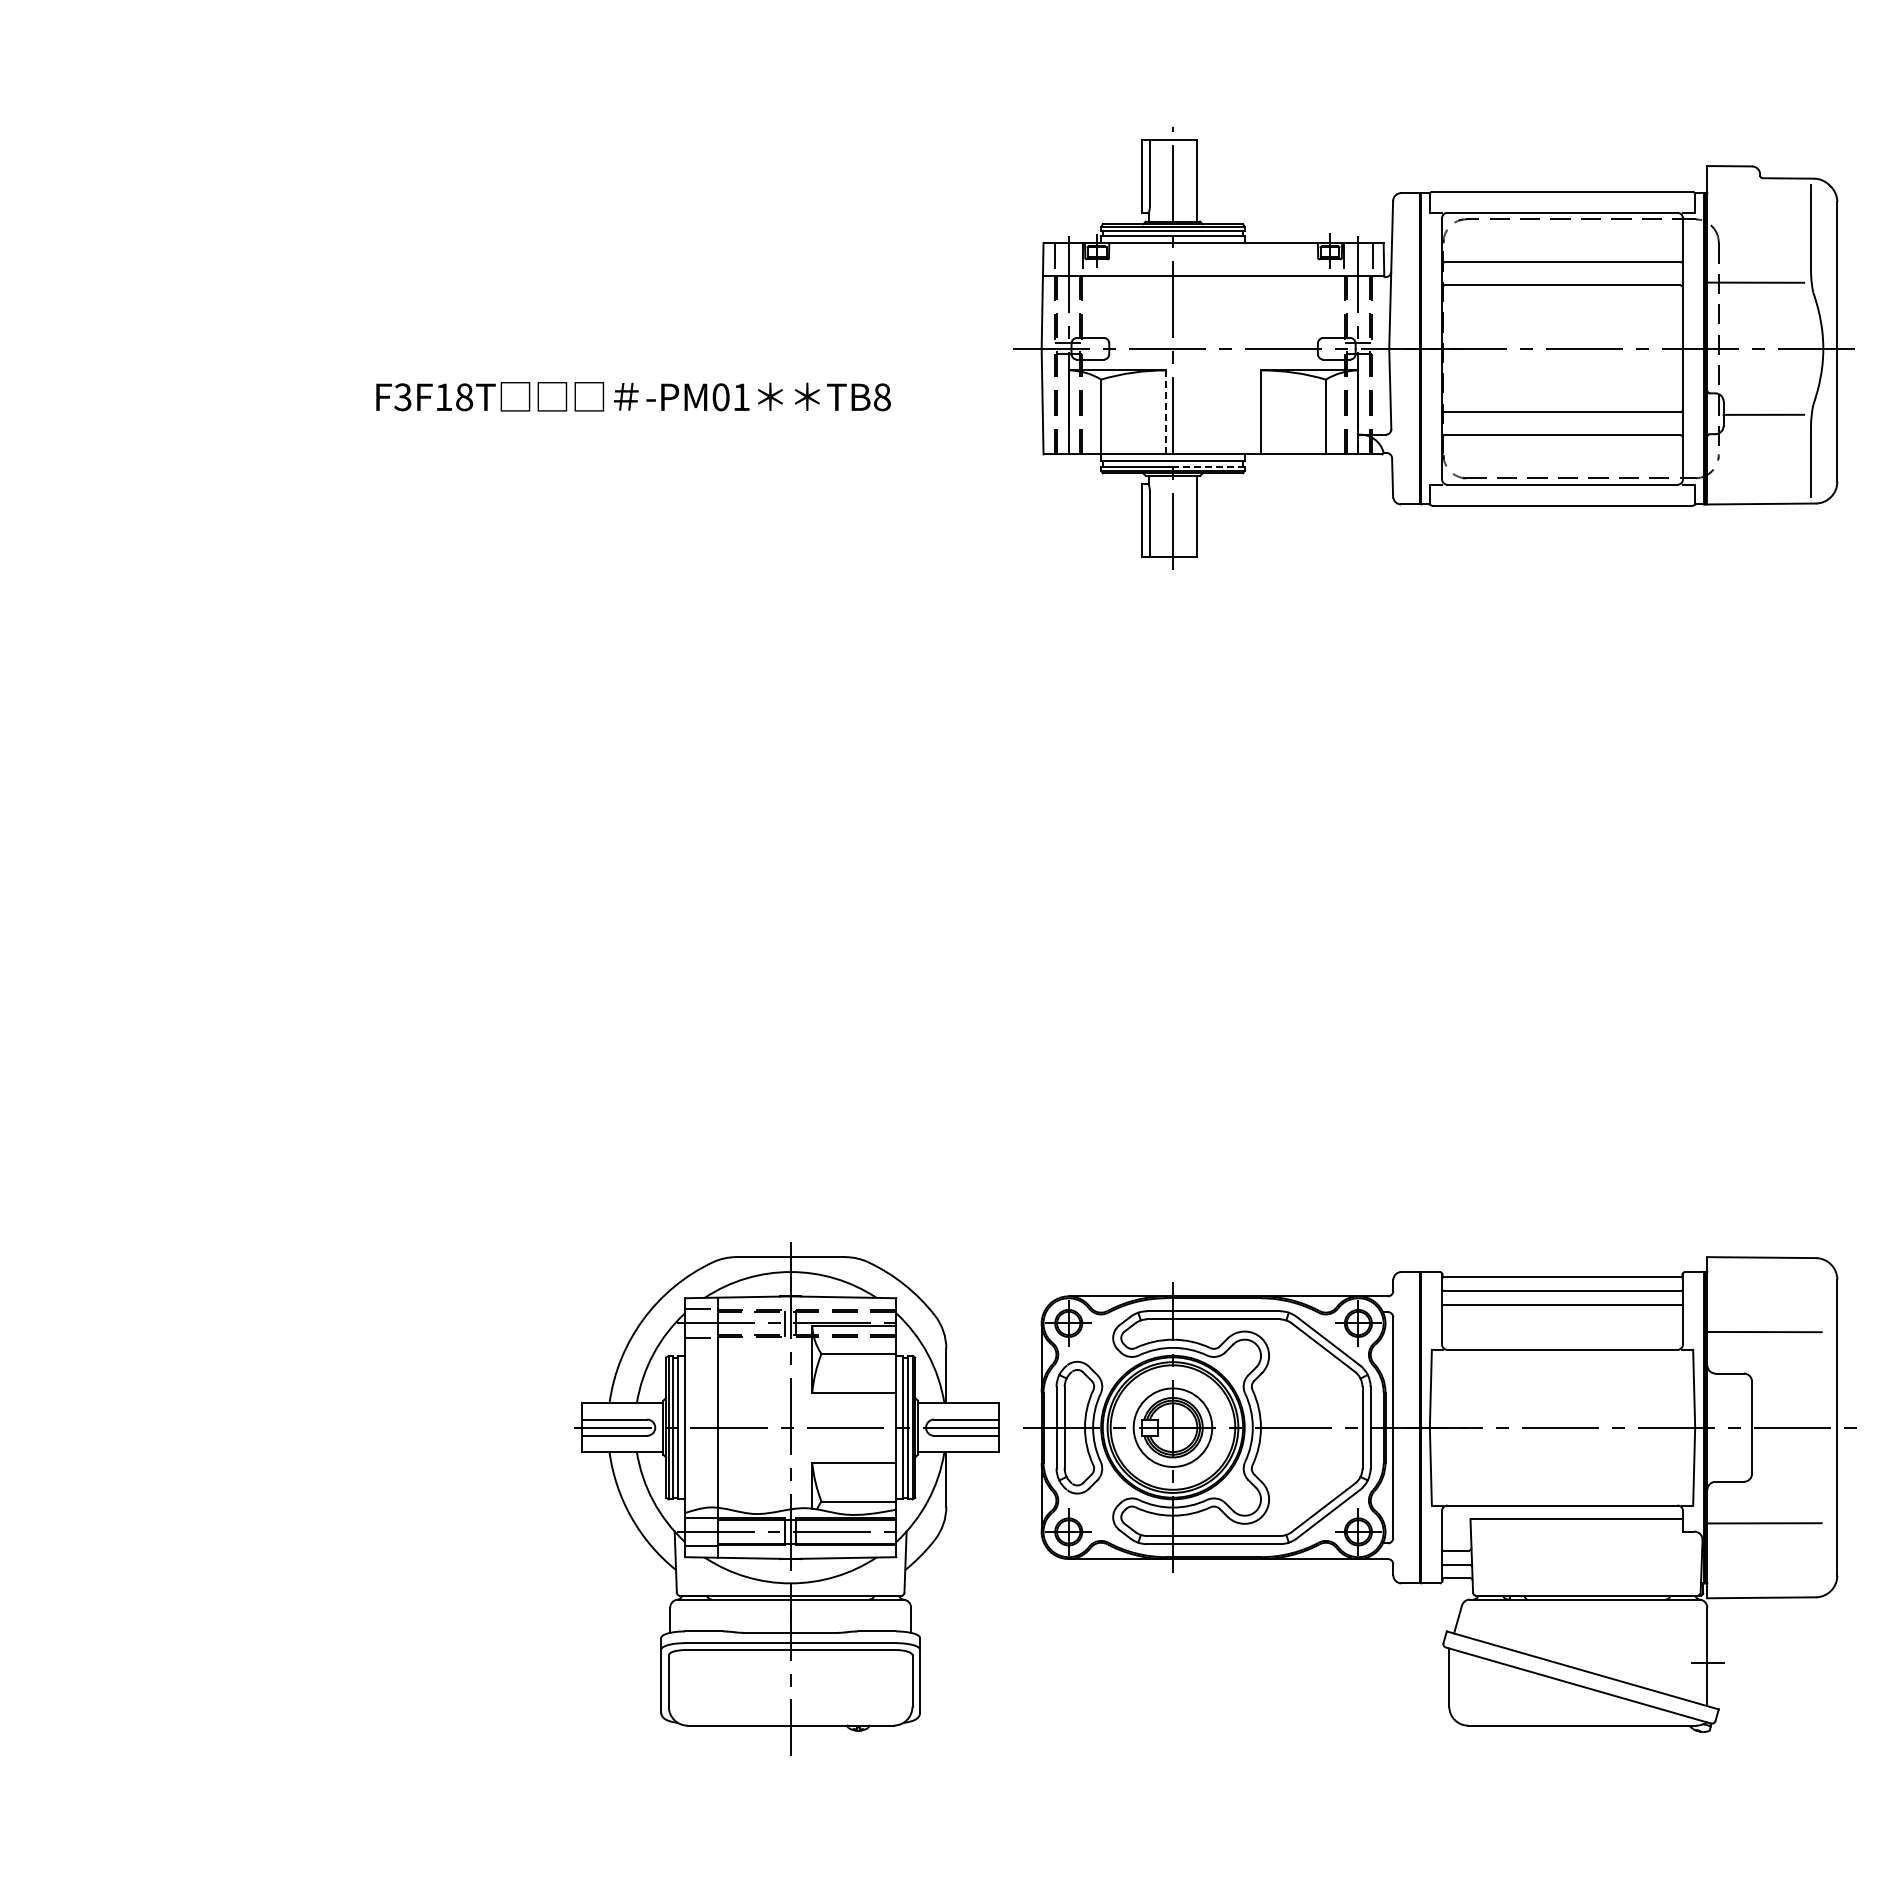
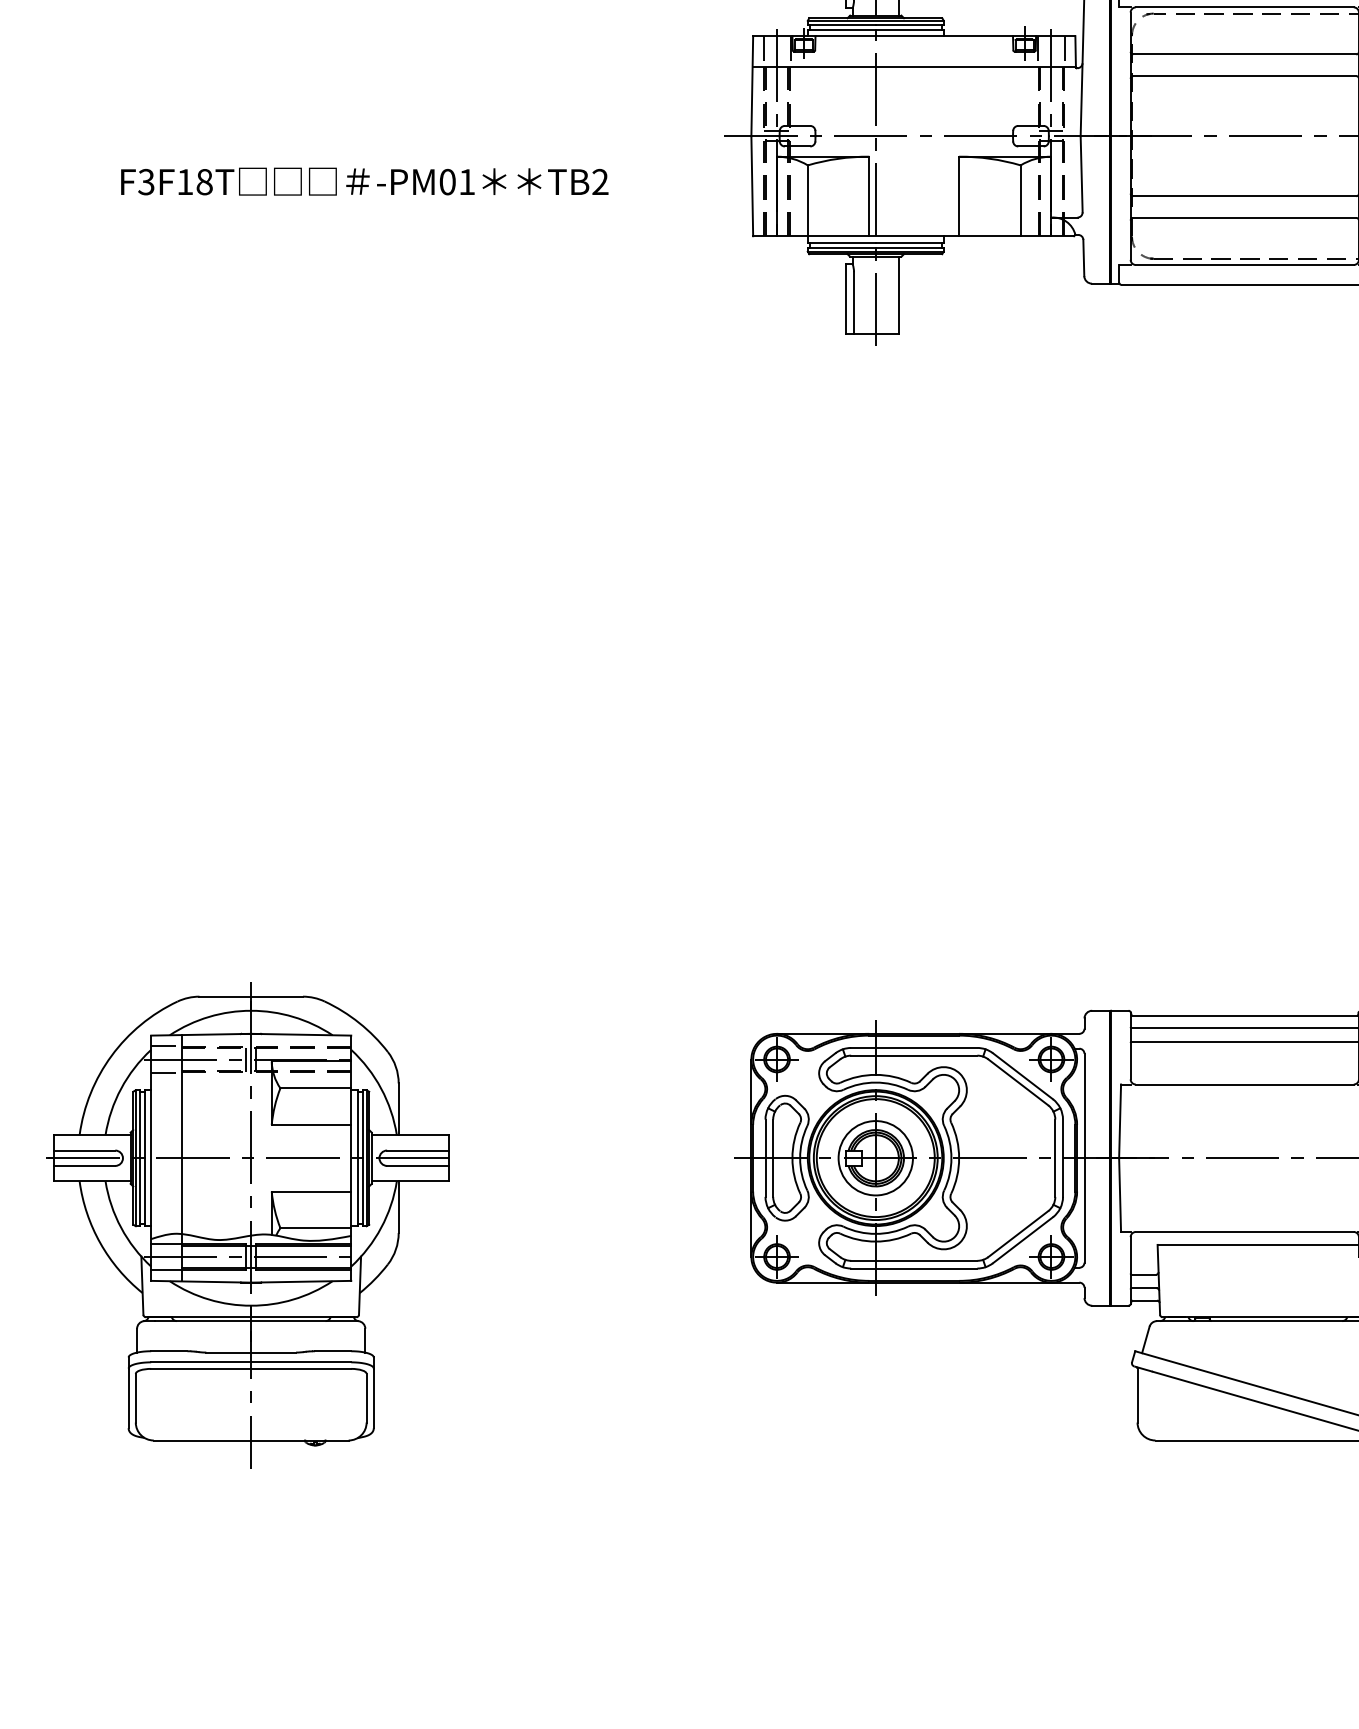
text: (881, 397) -> (599, 182), TB8 -> TB2
line: (1166, 412) -> (869, 196), dashed -> solid
line: (1208, 466) -> (909, 247), dashed -> solid
part: (786, 1498) -> (247, 1225), moved

